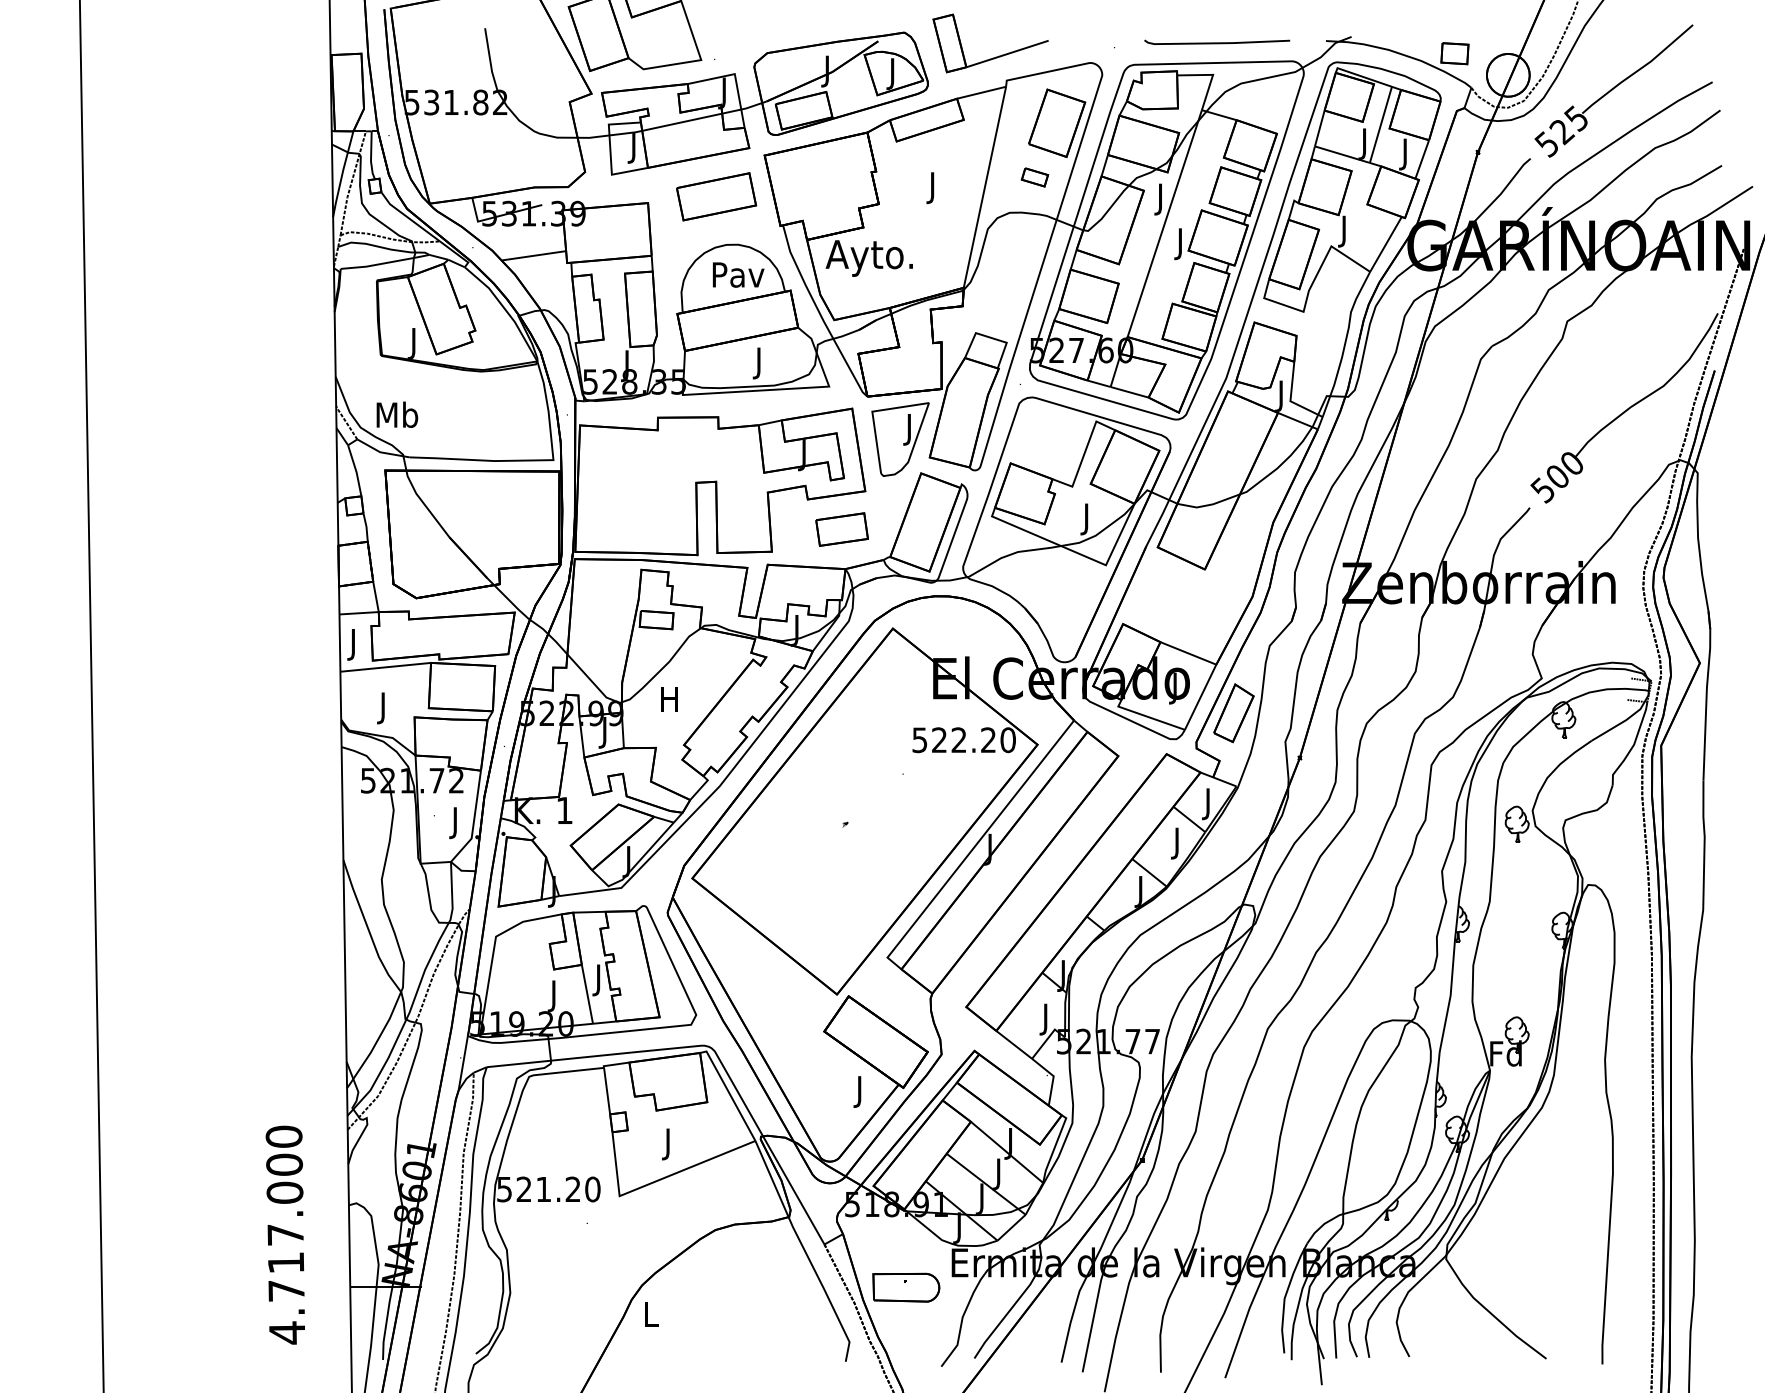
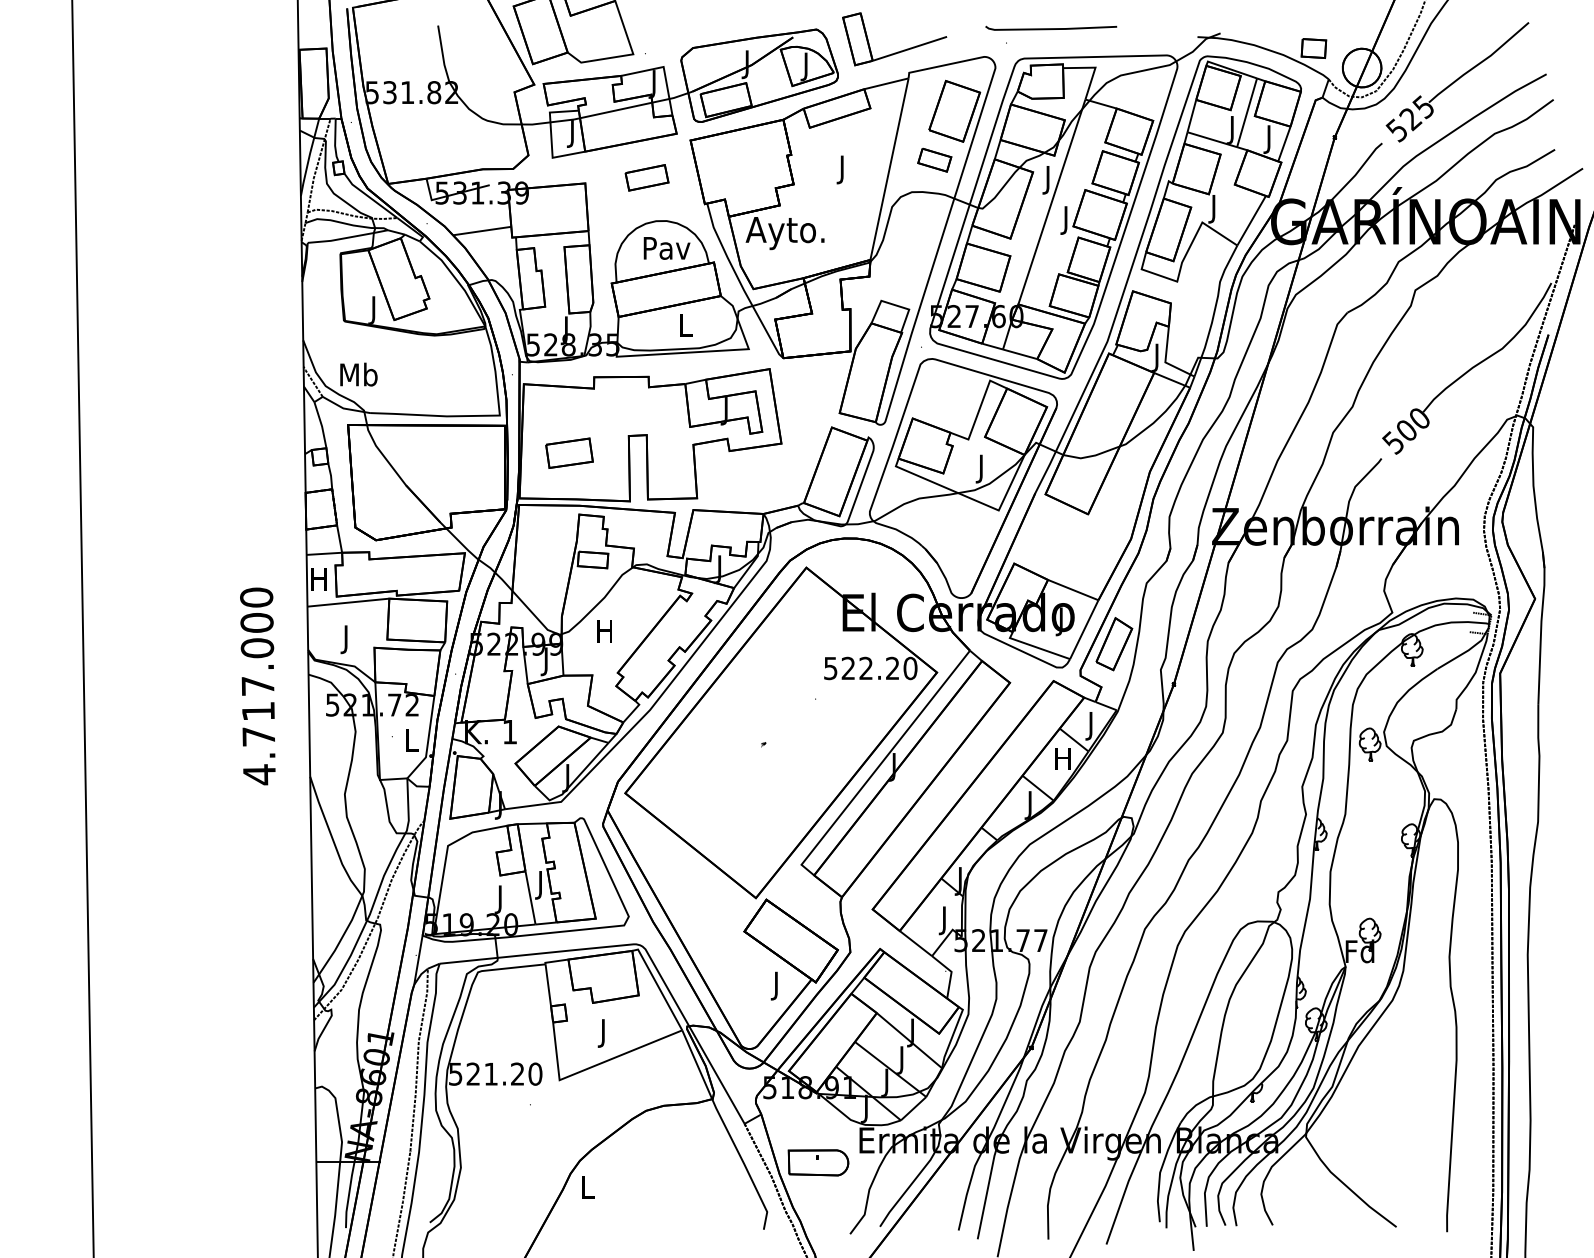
line: (1217, 42) -> (1051, 28), moved
part: (1034, 177) -> (934, 160), size x1.4
part: (715, 196) -> (646, 177), size x0.6
text: (759, 363) -> (685, 328), J -> L
part: (899, 439) -> (812, 396), removed
part: (842, 528) -> (569, 452), moved
text: (352, 645) -> (318, 582), J -> H
text: (455, 823) -> (411, 743), J -> L
text: (1176, 843) -> (1062, 761), J -> H
text: (285, 1235) -> (257, 686), moved

